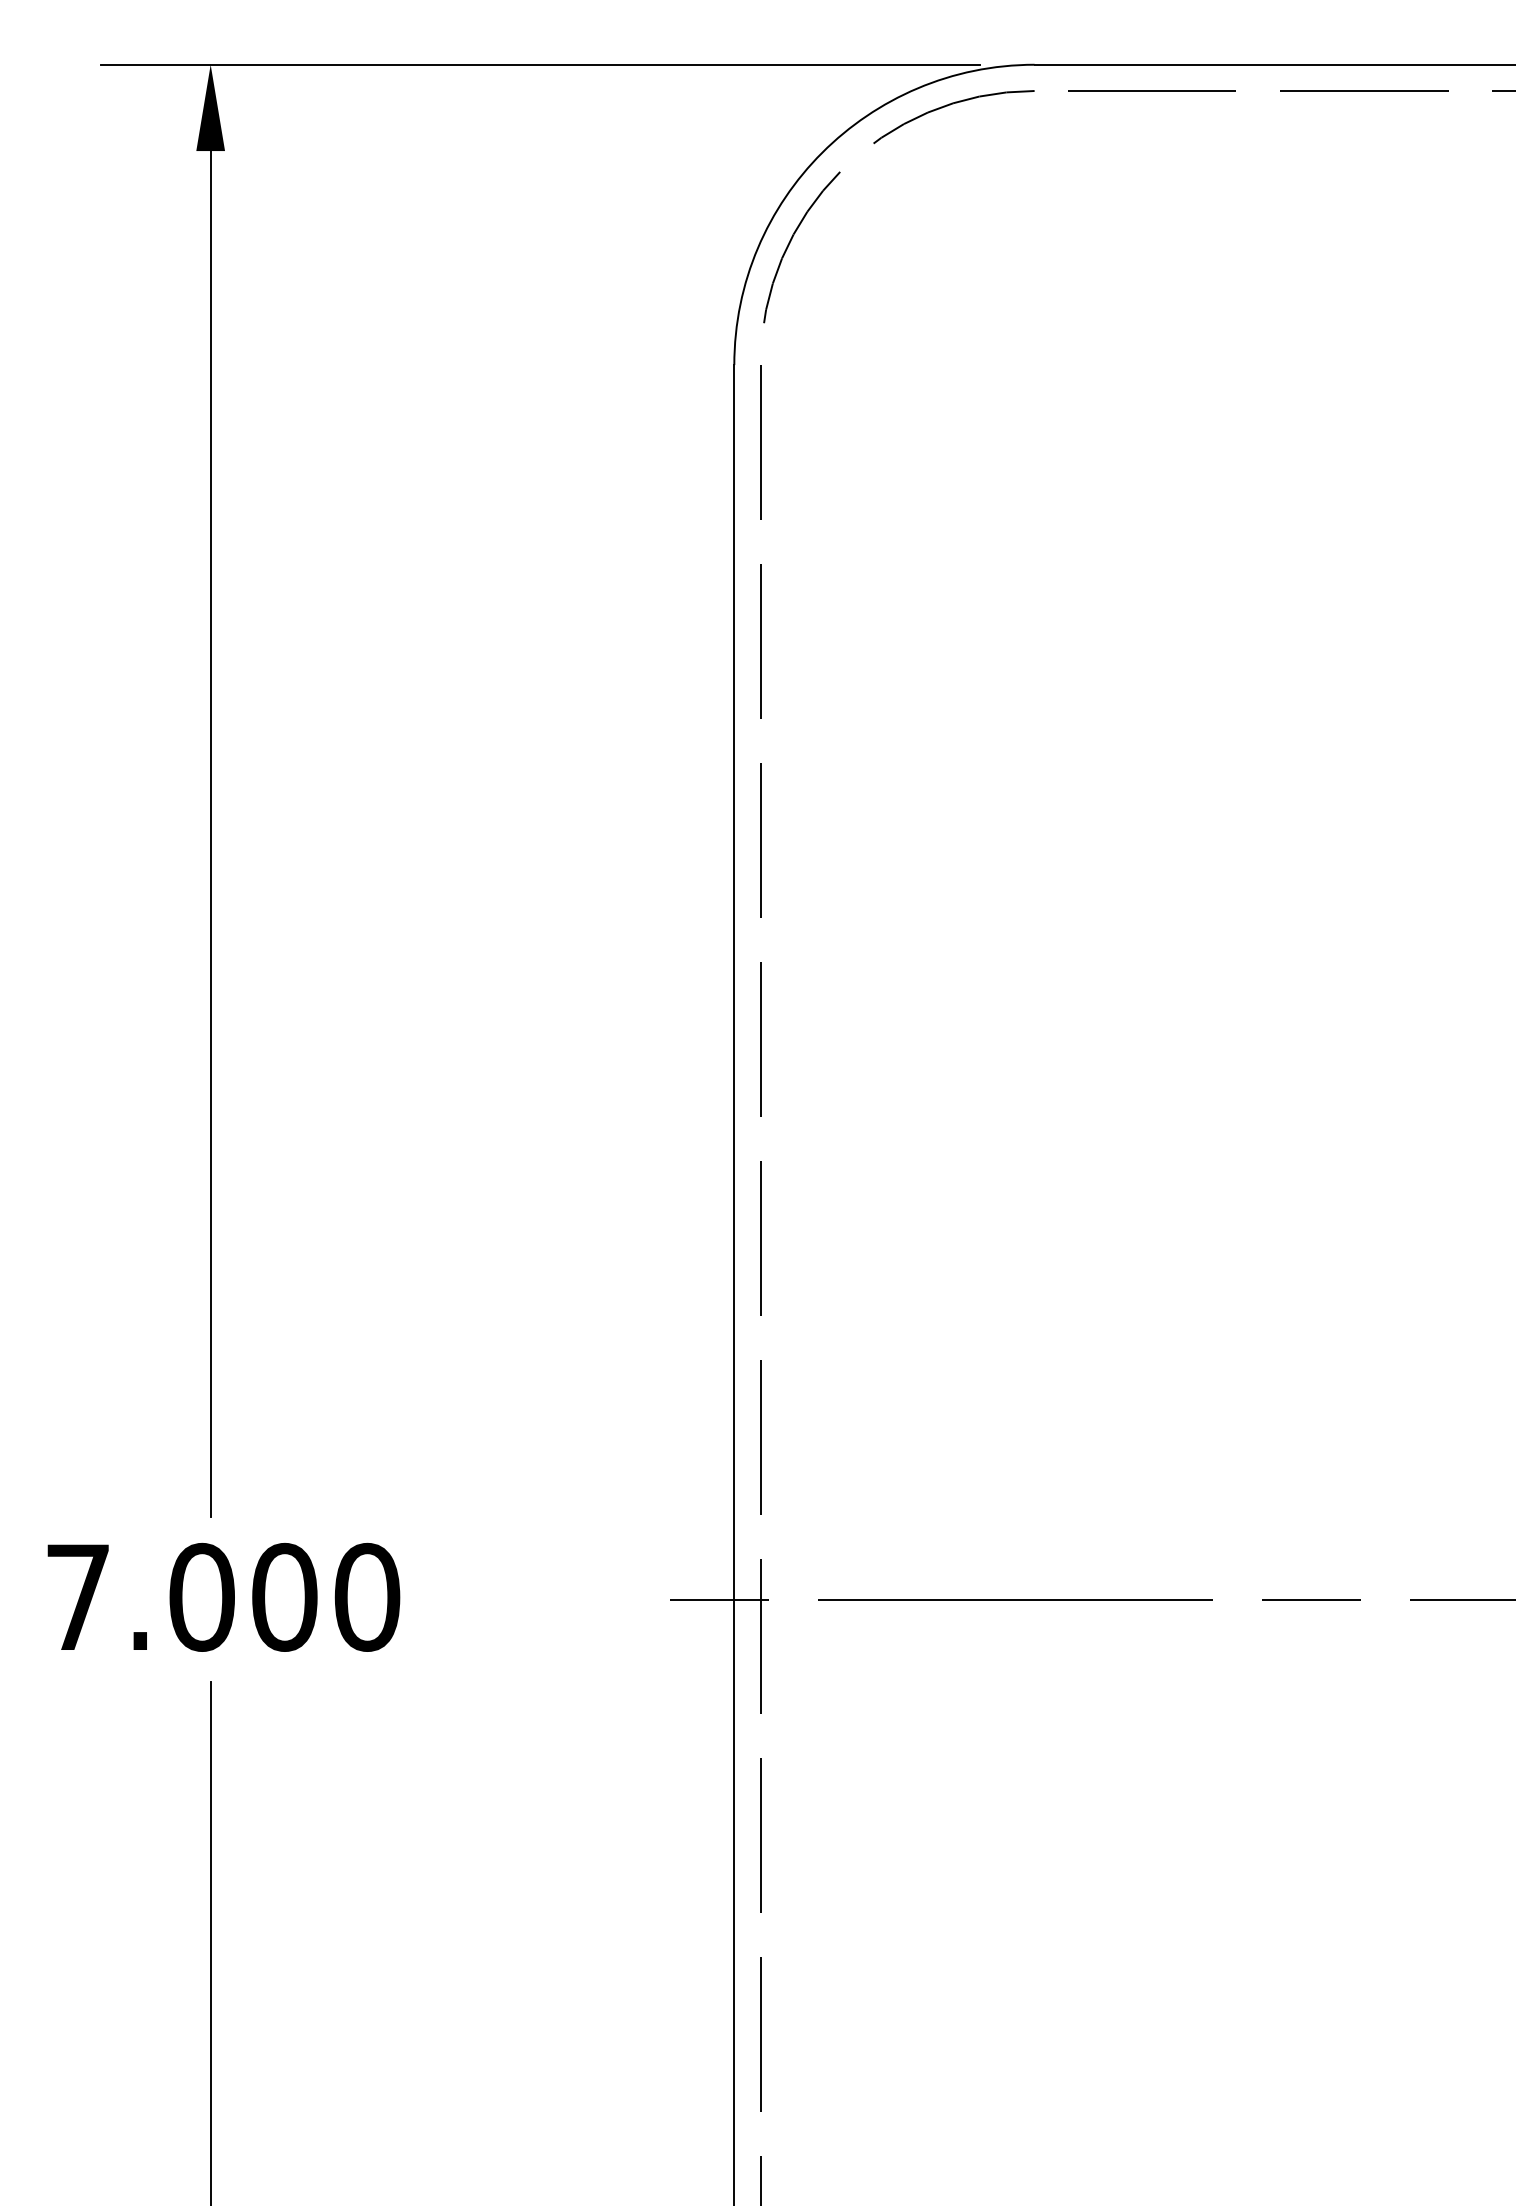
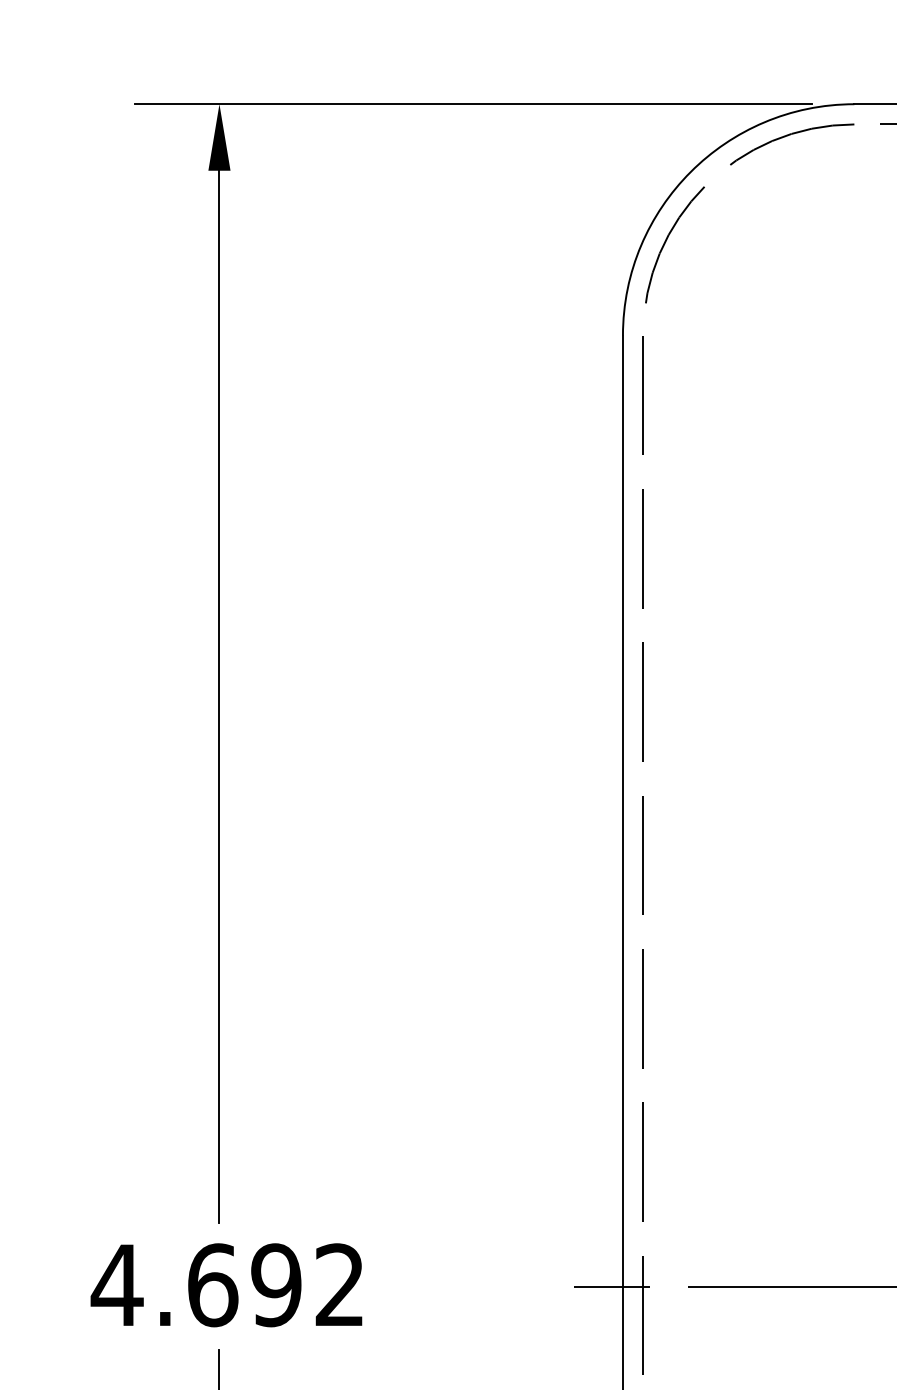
text: (221, 1596) -> (227, 1284), 7.000 -> 4.692

